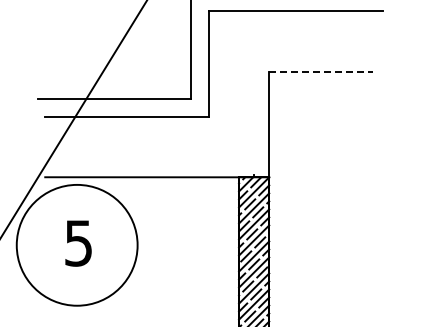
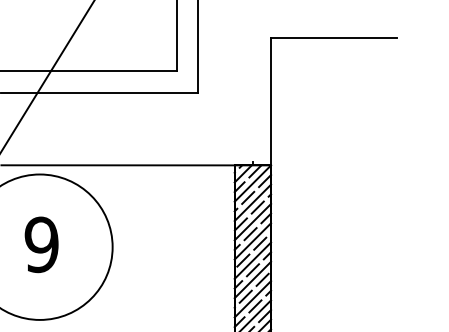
line: (321, 71) -> (333, 38), dashed -> solid
text: (78, 242) -> (41, 243), 5 -> 9

